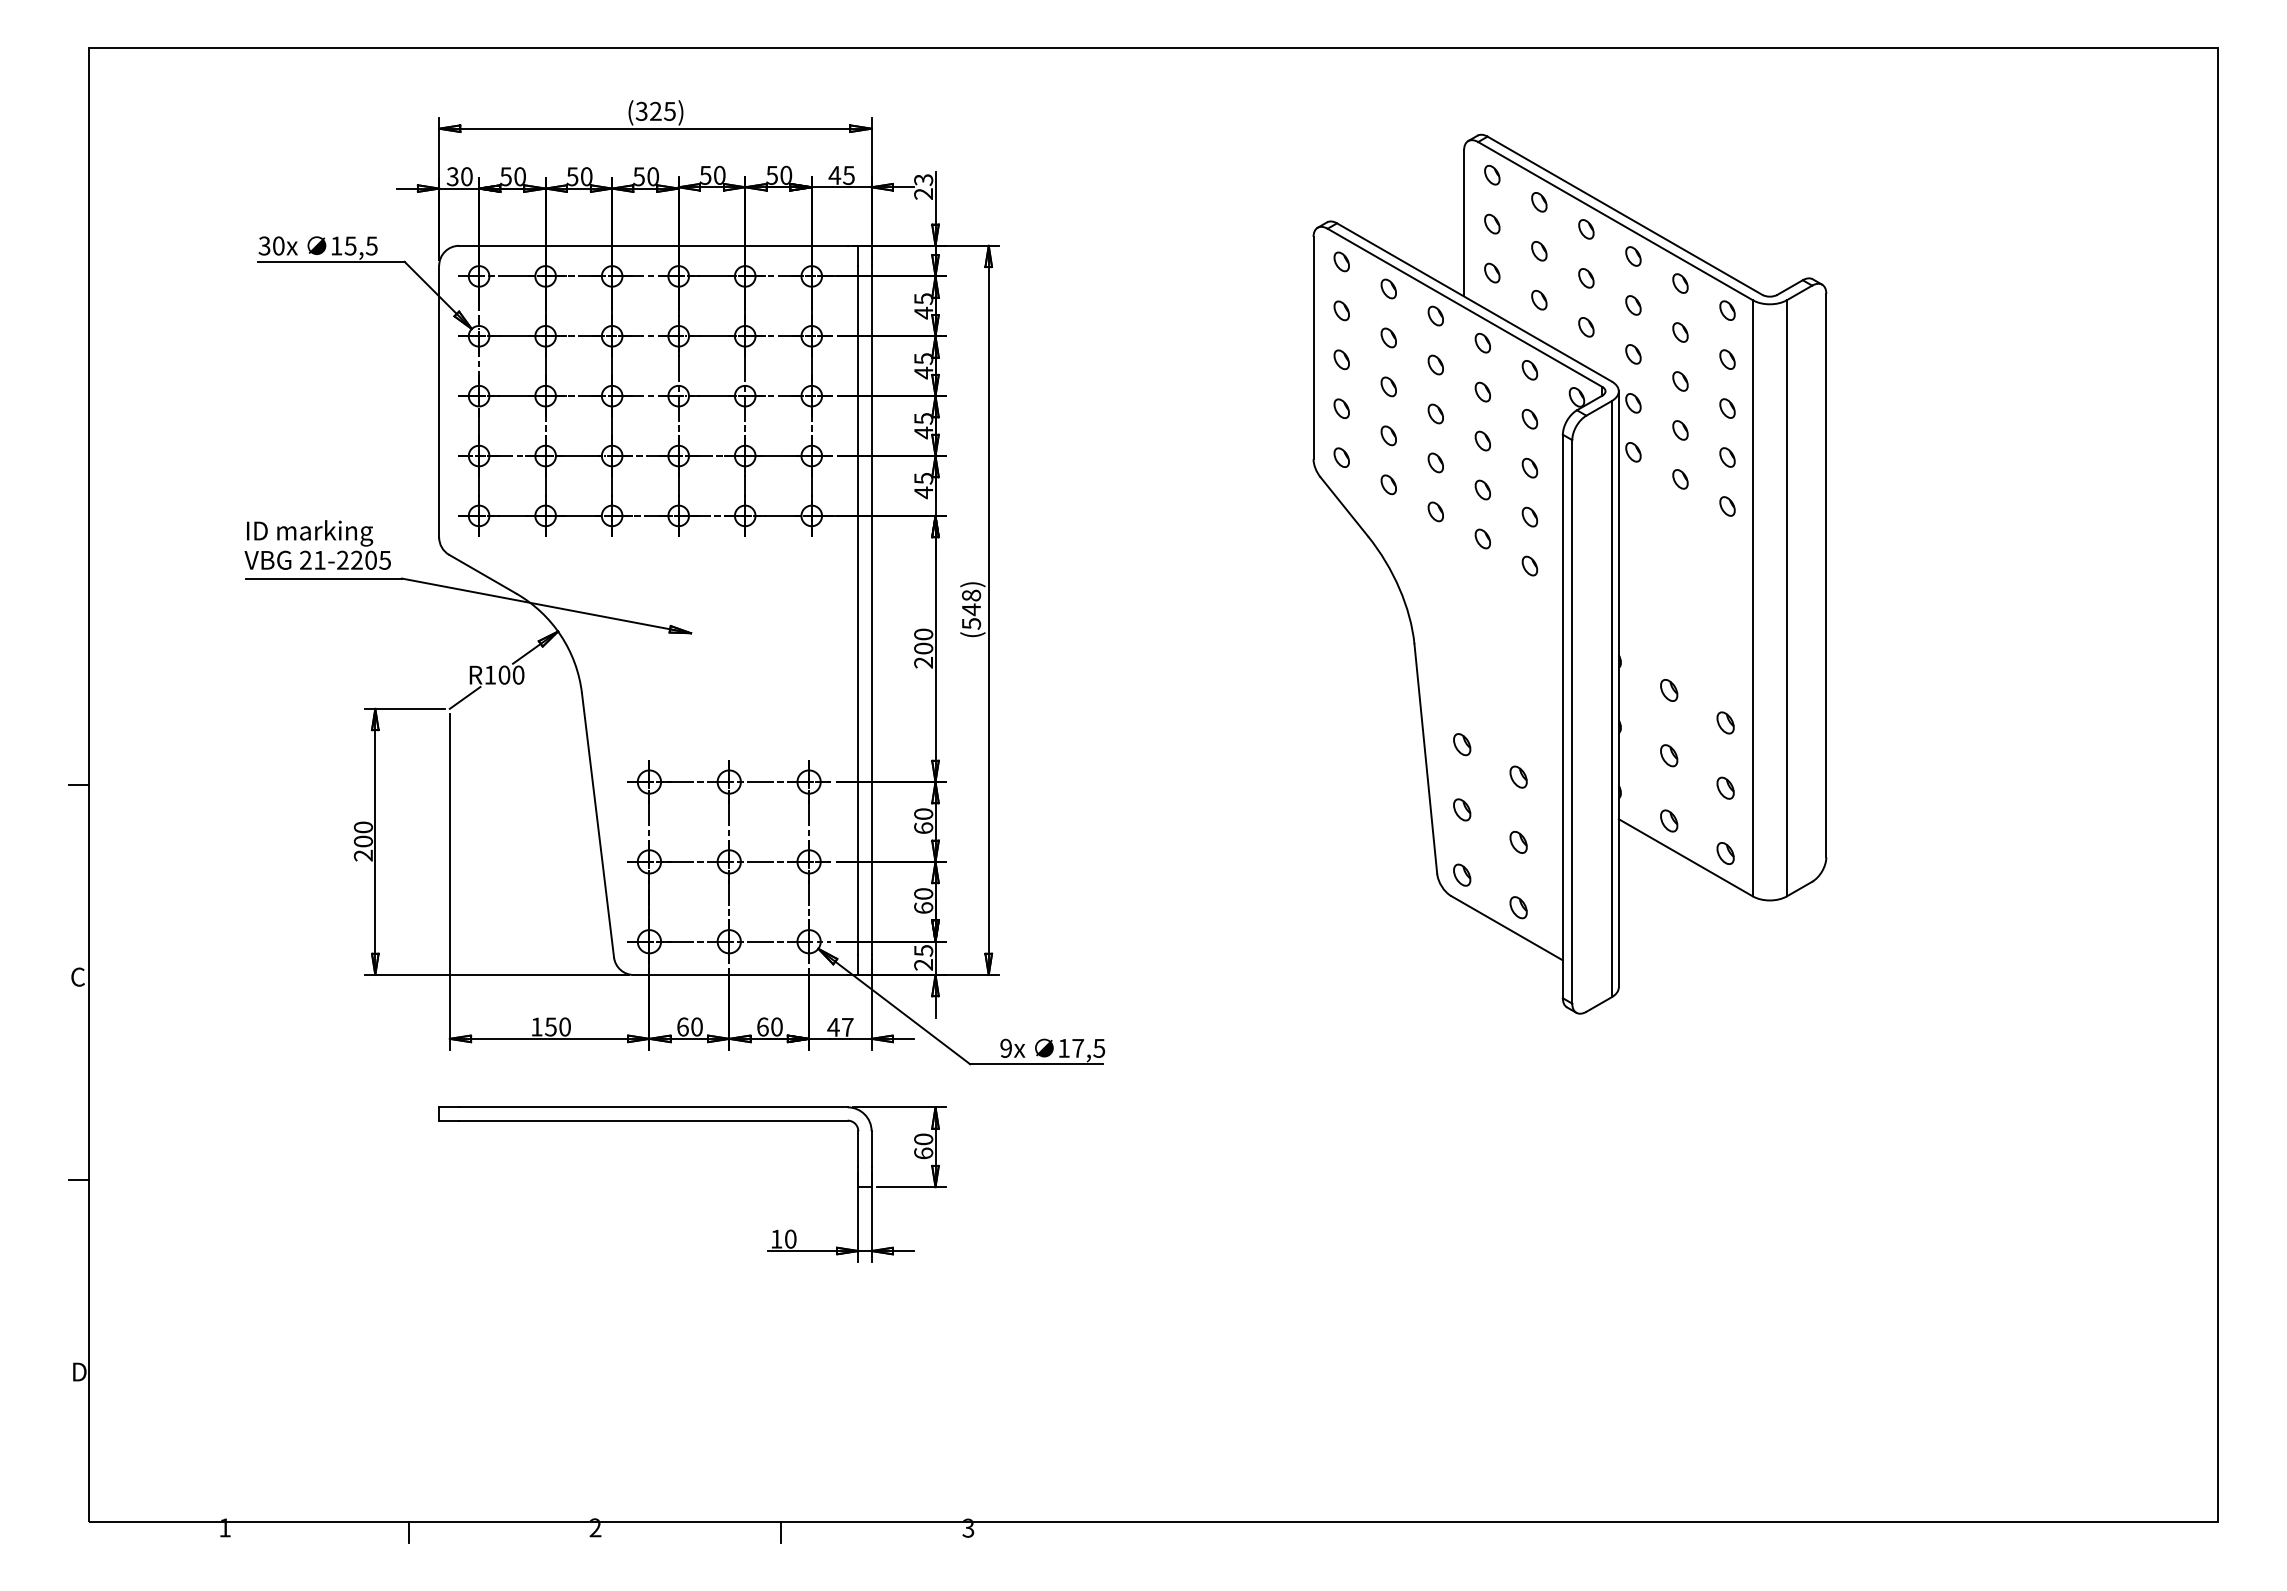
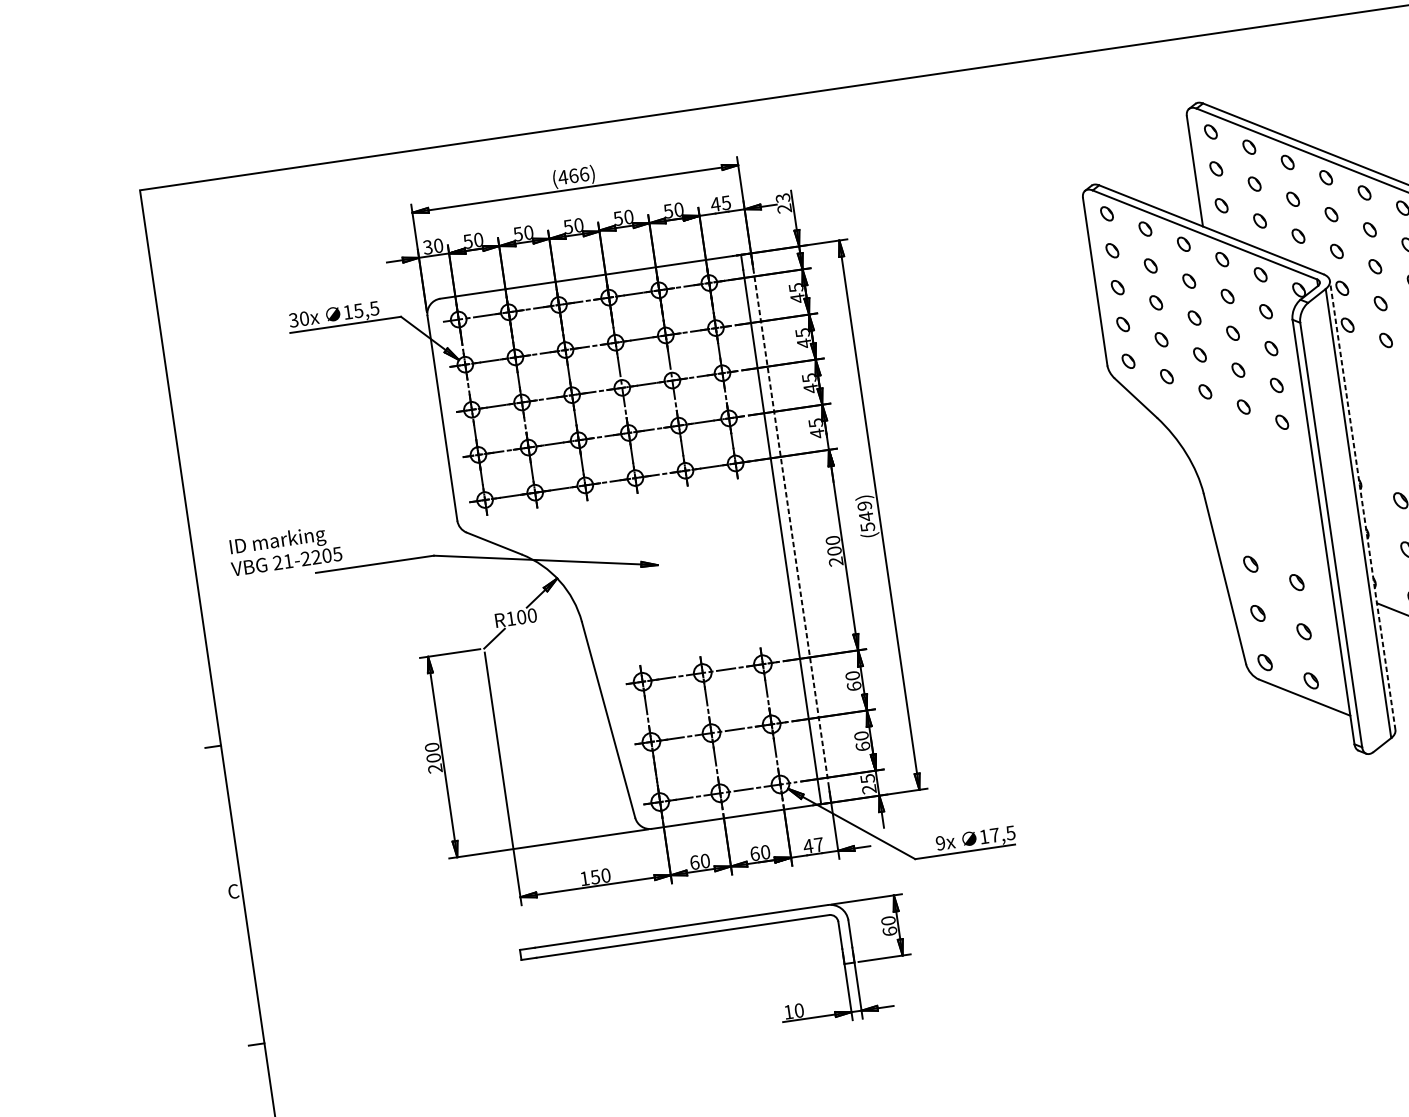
text: (655, 111) -> (573, 175), (325) -> (466)
text: (317, 544) -> (284, 549), moved
text: (971, 595) -> (864, 505), (548) -> (549)
line: (871, 610) -> (791, 528), solid -> dashed
line: (1618, 688) -> (1362, 504), solid -> dashed

